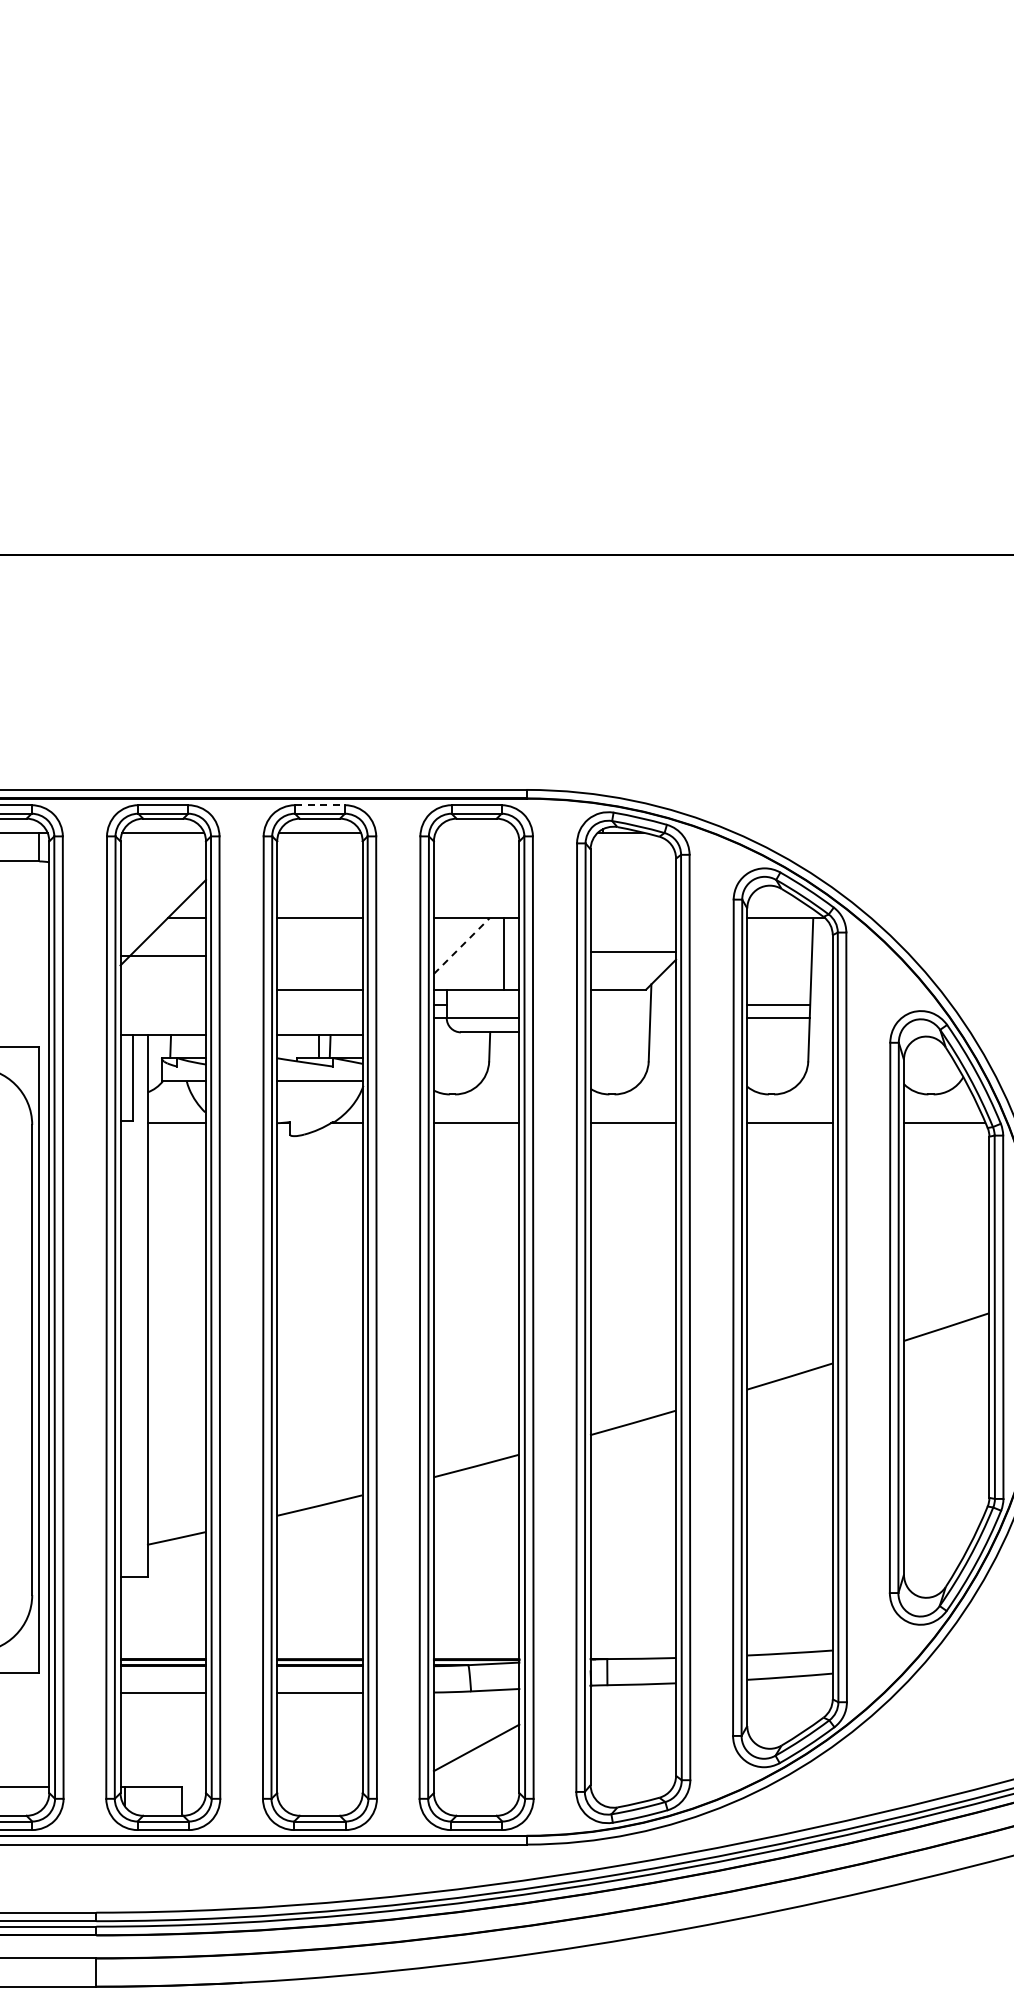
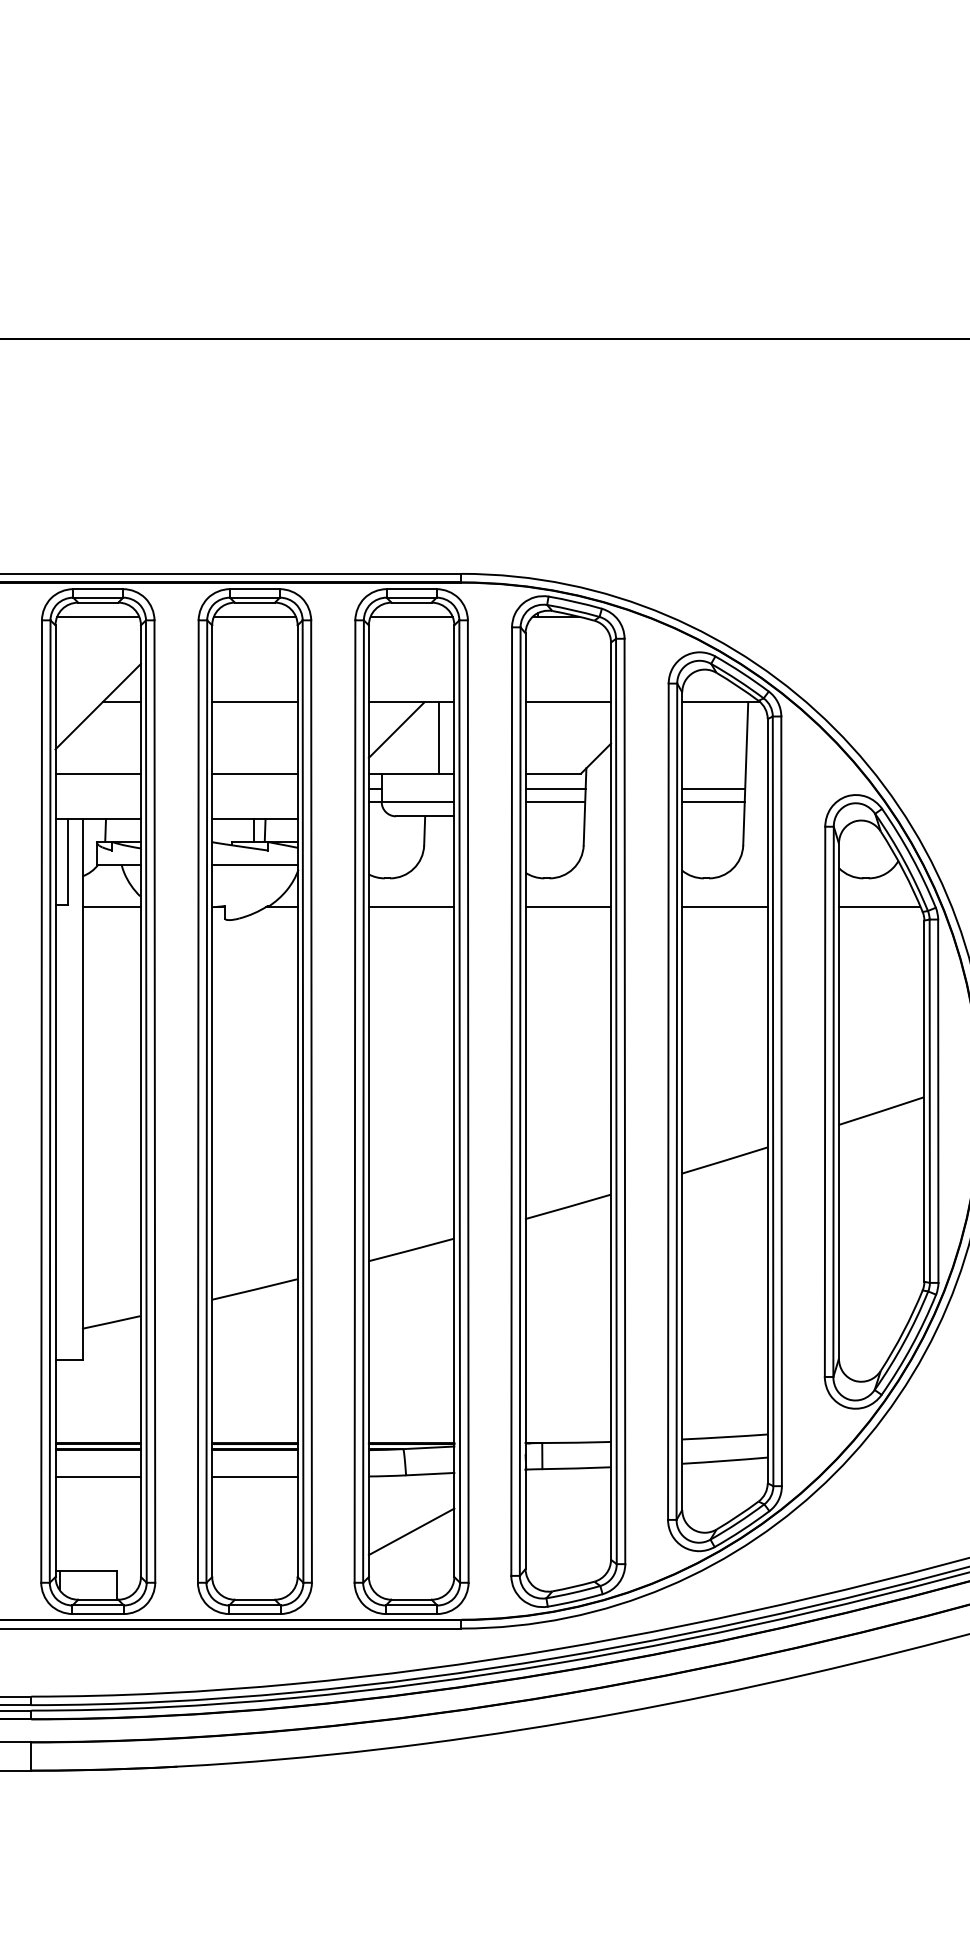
line: (320, 805) -> (255, 589), dashed -> solid
line: (476, 832) -> (411, 616), added
line: (462, 945) -> (397, 729), dashed -> solid
line: (633, 952) -> (568, 702), moved
line: (163, 955) -> (98, 773), moved
line: (620, 1005) -> (555, 789), added
line: (620, 1017) -> (555, 801), added

